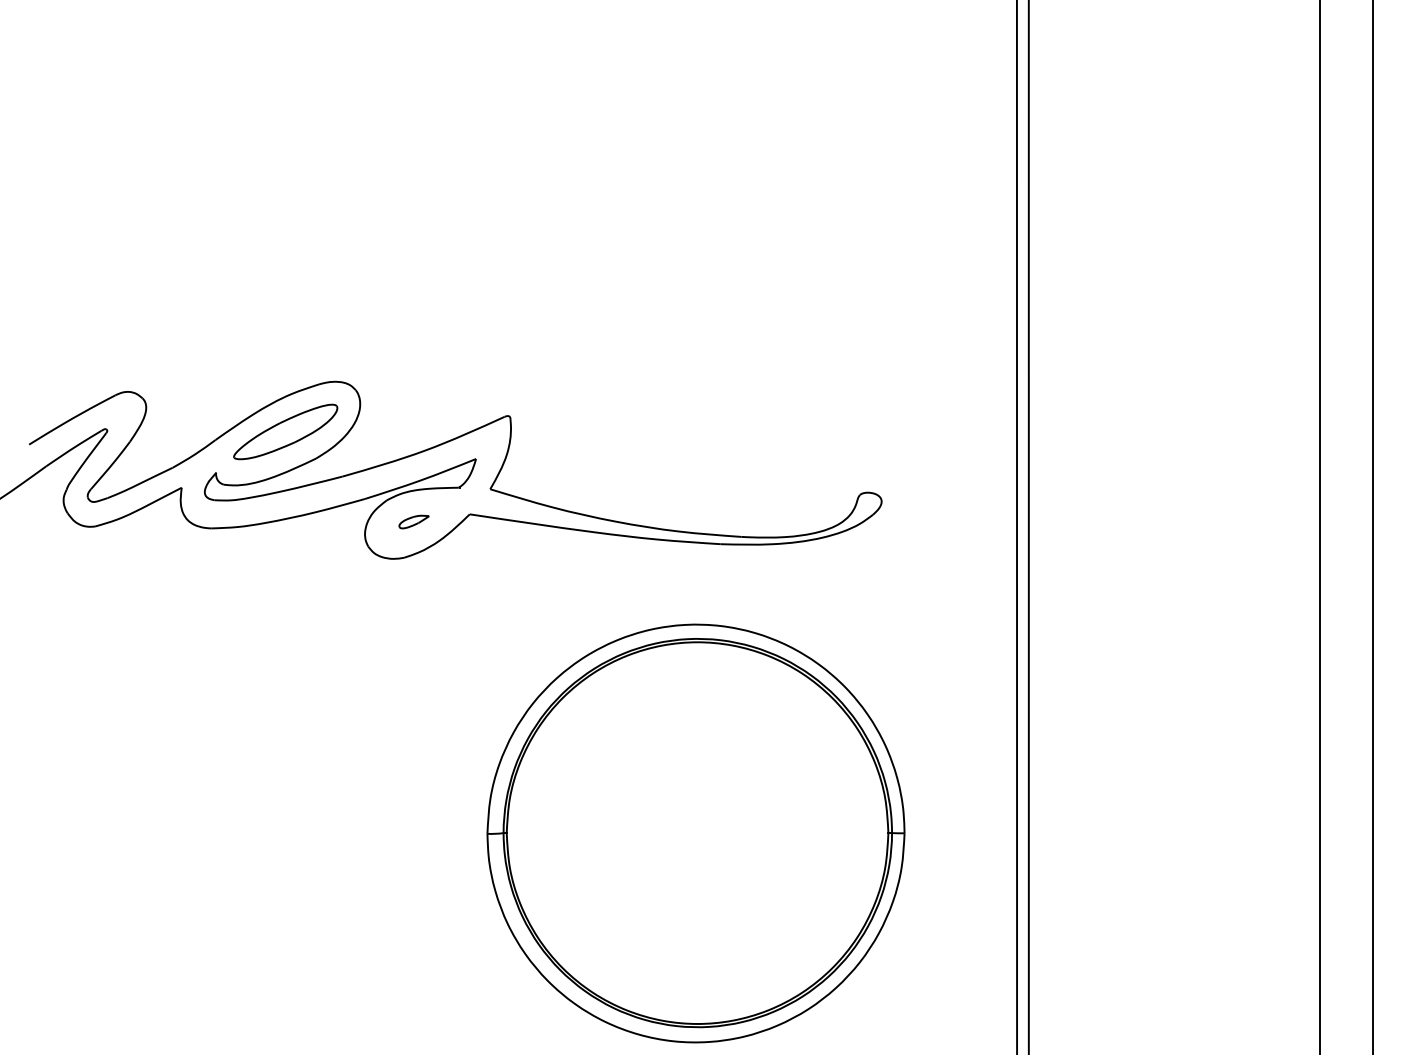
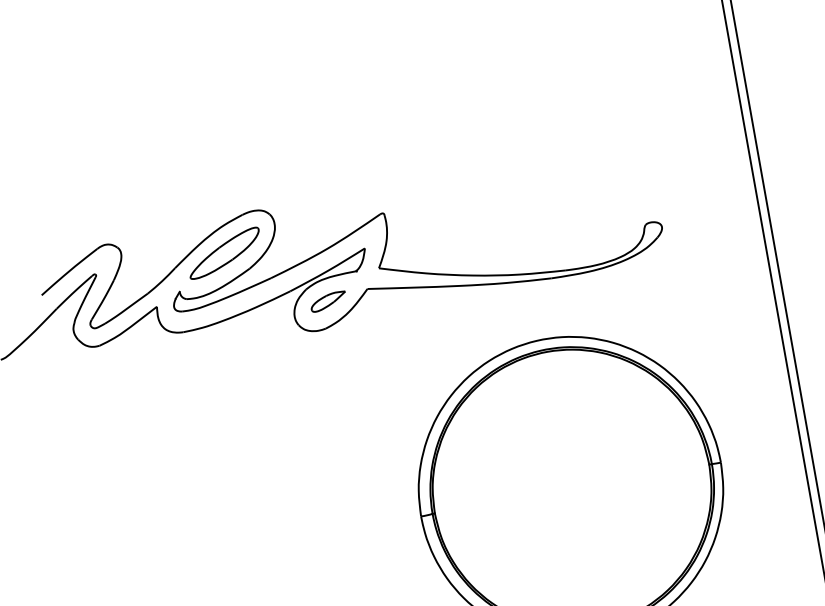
part: (413, 521) -> (327, 301), size x1.67

